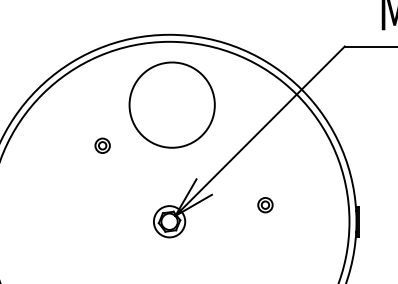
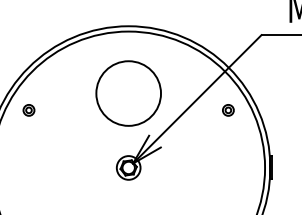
circle: (171, 105) -> (128, 93), moved
part: (102, 145) -> (28, 110), moved
part: (265, 205) -> (228, 110), moved

